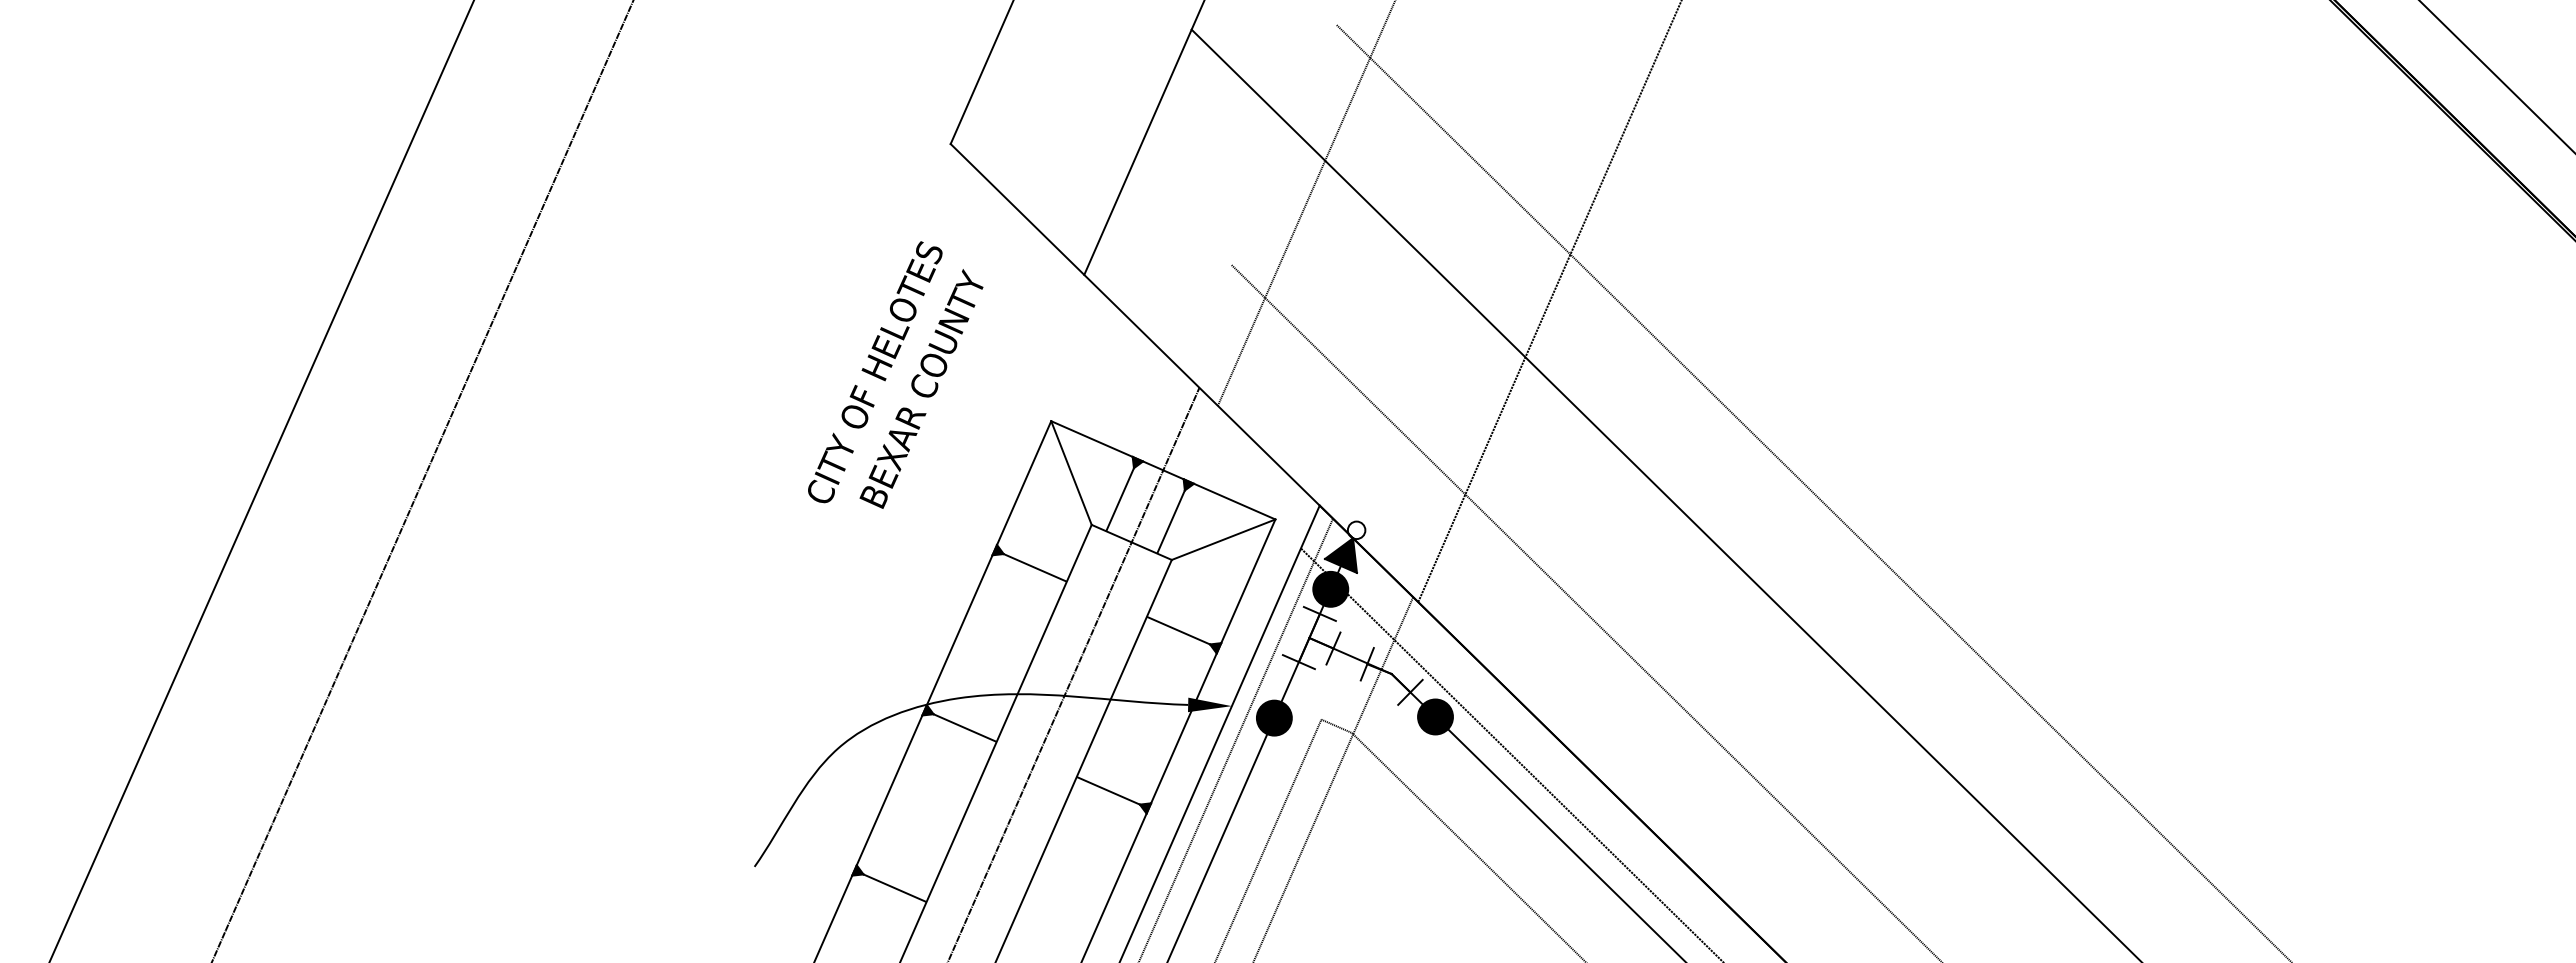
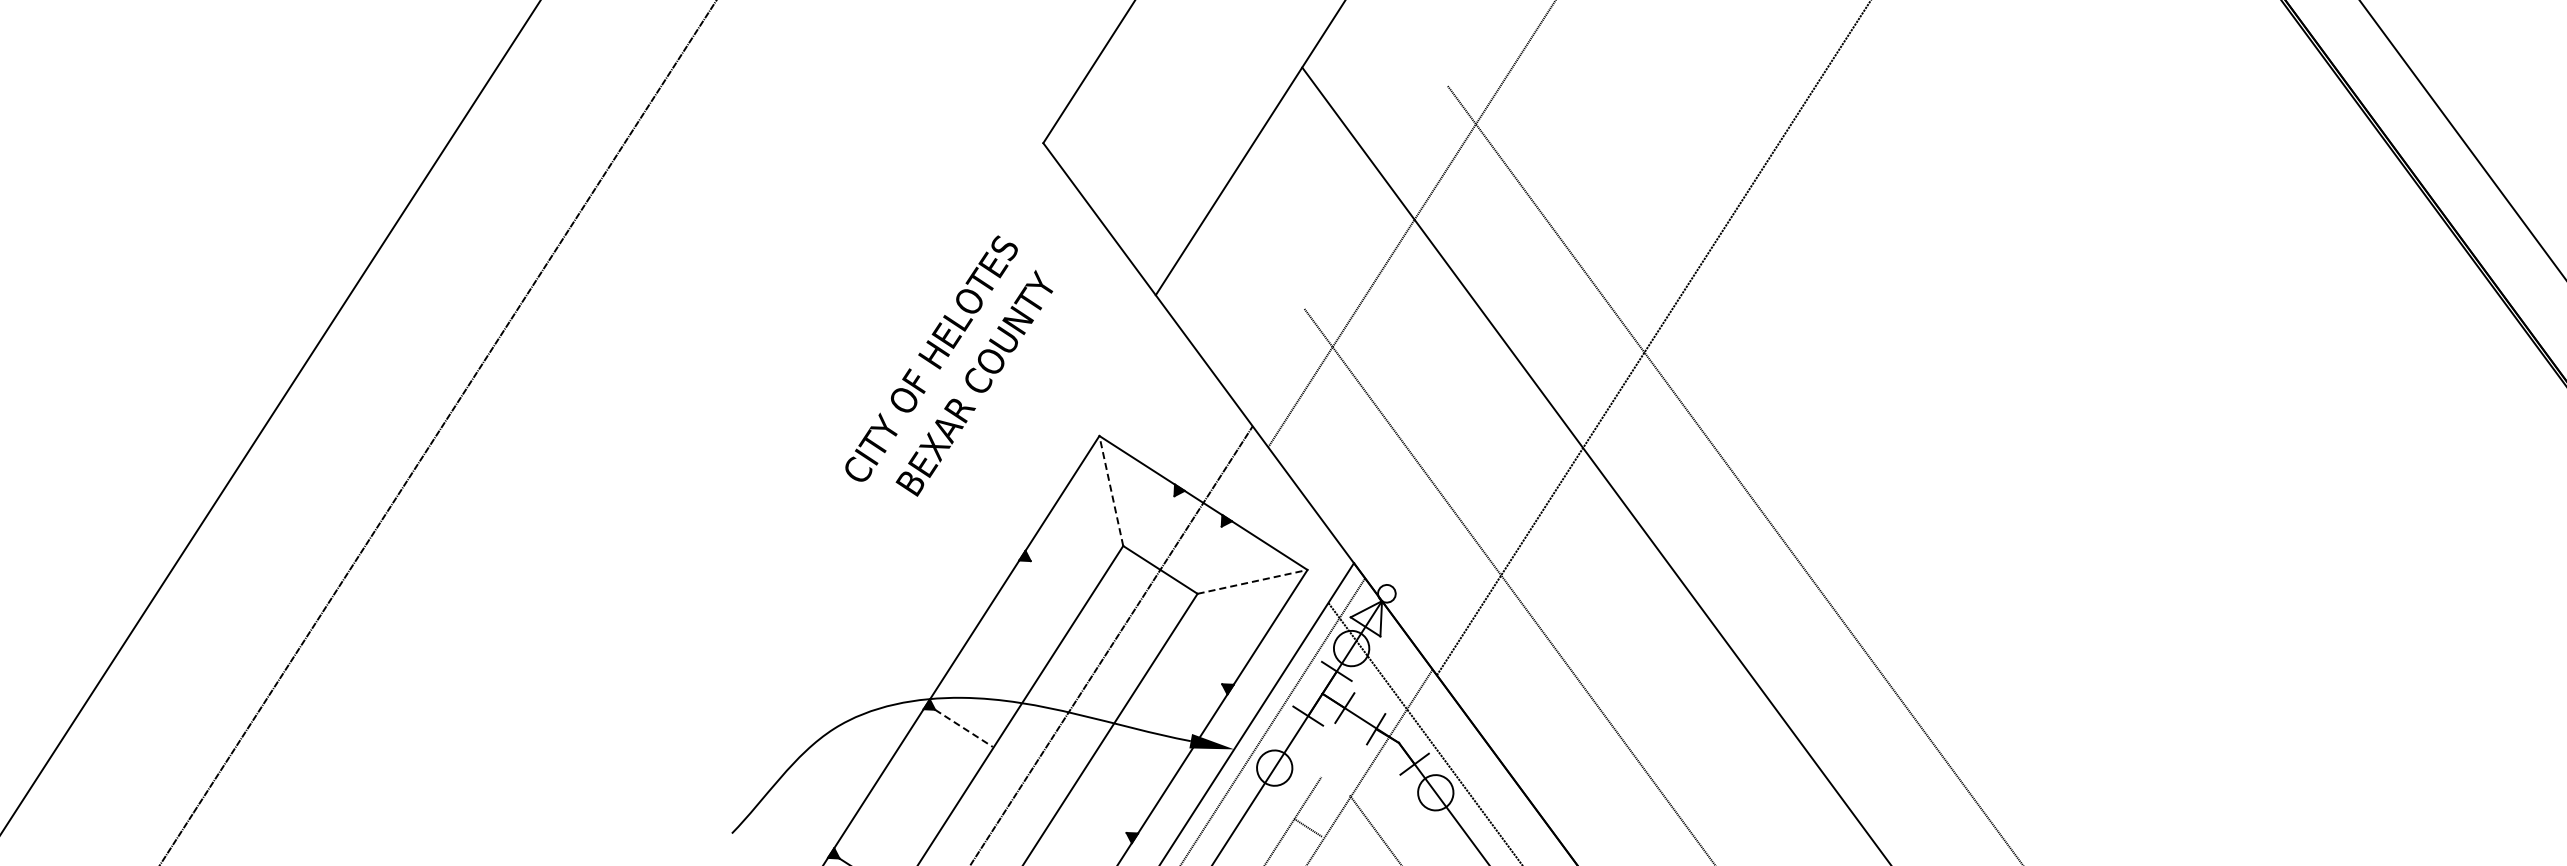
line: (1071, 473) -> (1111, 491), solid -> dashed
line: (1119, 499) -> (1155, 525), removed
line: (1170, 521) -> (1202, 555), removed
line: (1223, 539) -> (1252, 581), solid -> dashed
fill: (1340, 555) -> (1366, 616), removed
line: (1034, 567) -> (1059, 579), removed
fill: (1330, 588) -> (1351, 647), removed
line: (1178, 630) -> (1193, 665), removed
fill: (1435, 716) -> (1435, 792), removed
fill: (1273, 717) -> (1273, 767), removed
line: (1336, 725) -> (1308, 827), moved
line: (964, 727) -> (963, 727), solid -> dashed
line: (1108, 790) -> (1097, 813), removed

